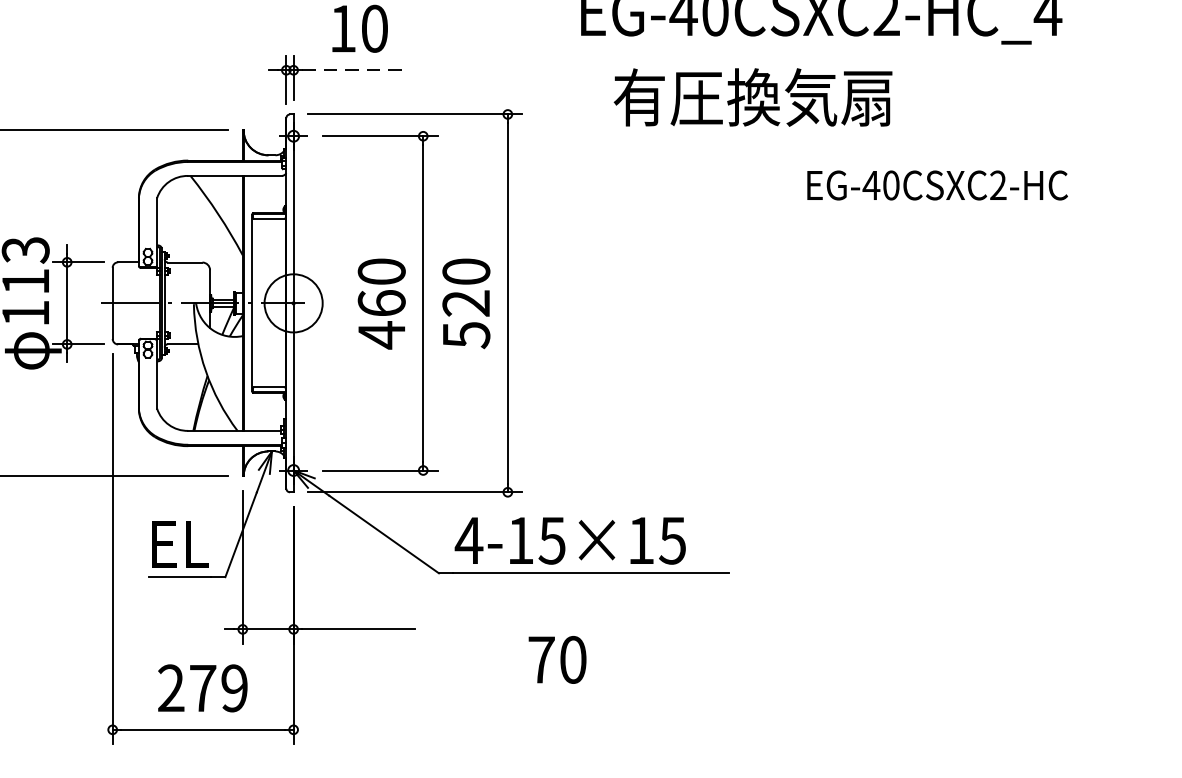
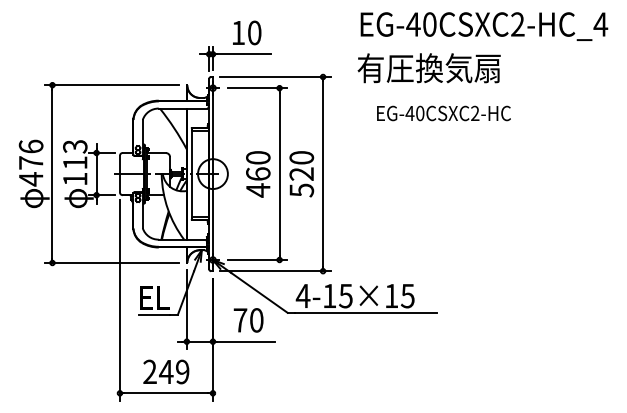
line: (354, 70) -> (244, 54), dashed -> solid
text: (751, 97) -> (428, 68), moved
text: (936, 185) -> (443, 113), moved
text: (557, 660) -> (248, 320), moved
text: (203, 687) -> (166, 371), 279 -> 249

